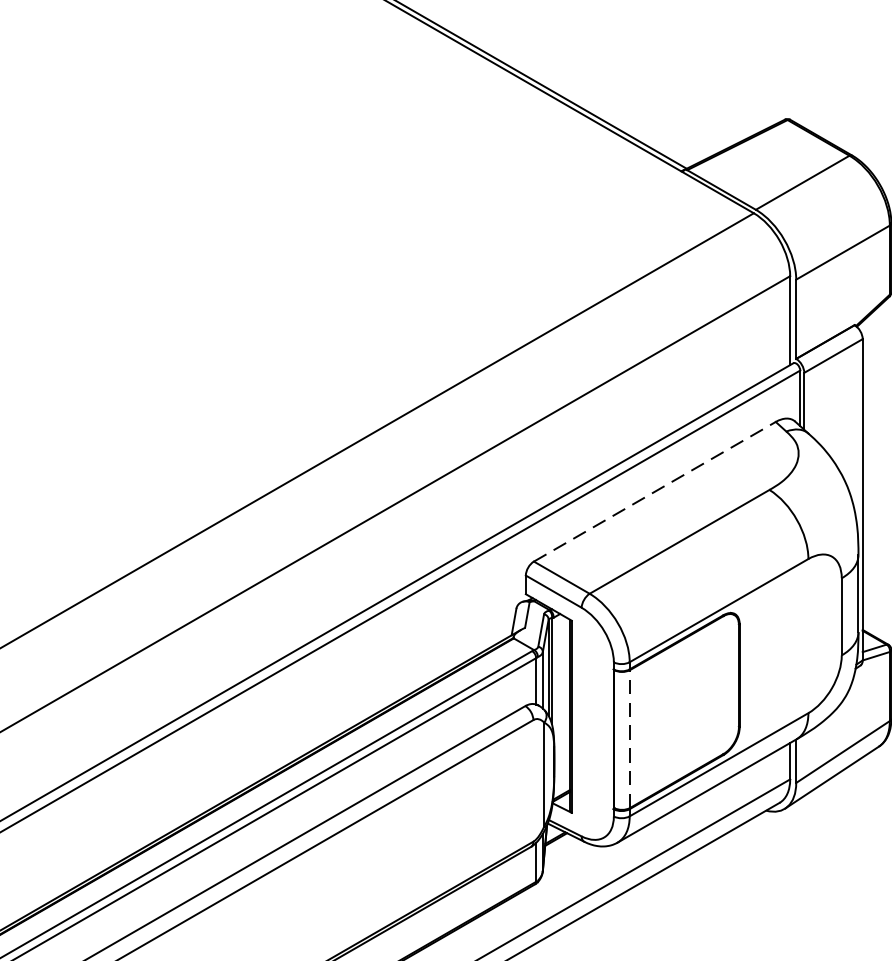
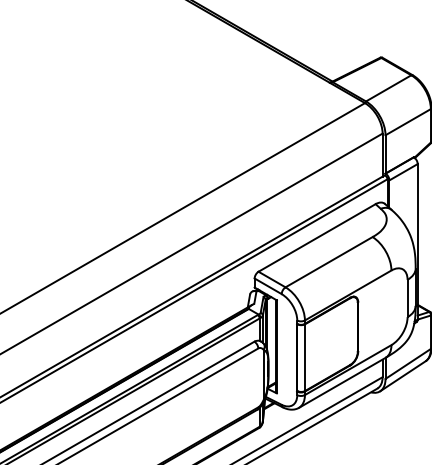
line: (655, 490) -> (317, 237), dashed -> solid
line: (630, 738) -> (305, 357), dashed -> solid

